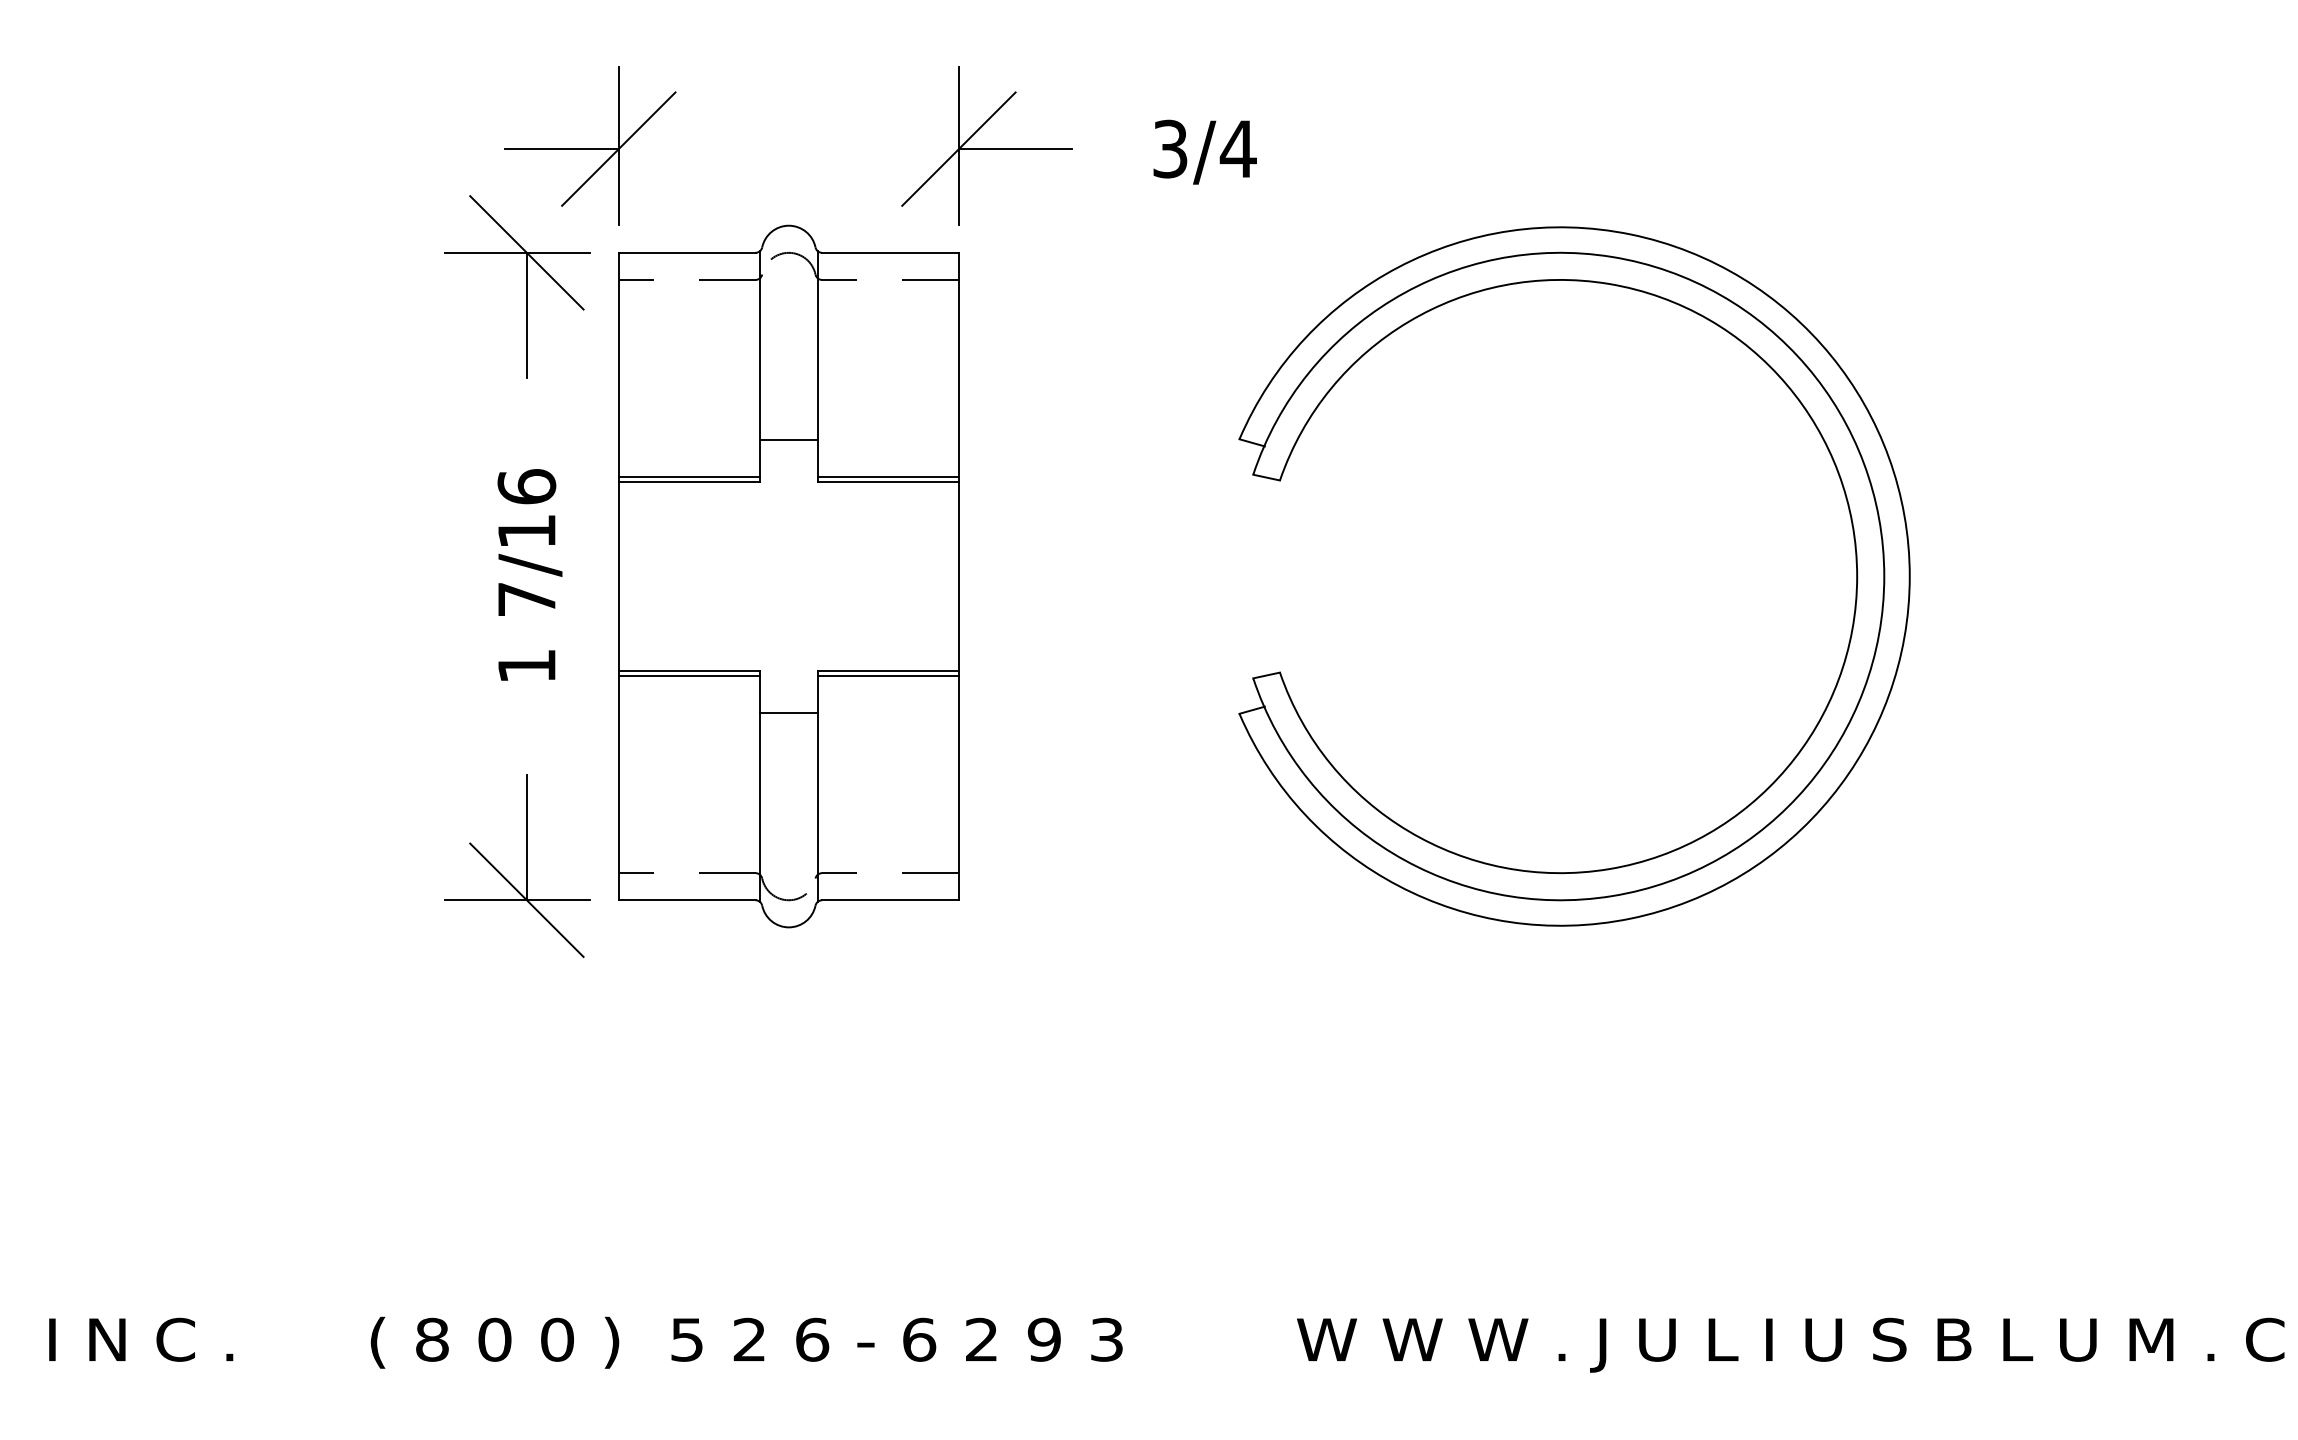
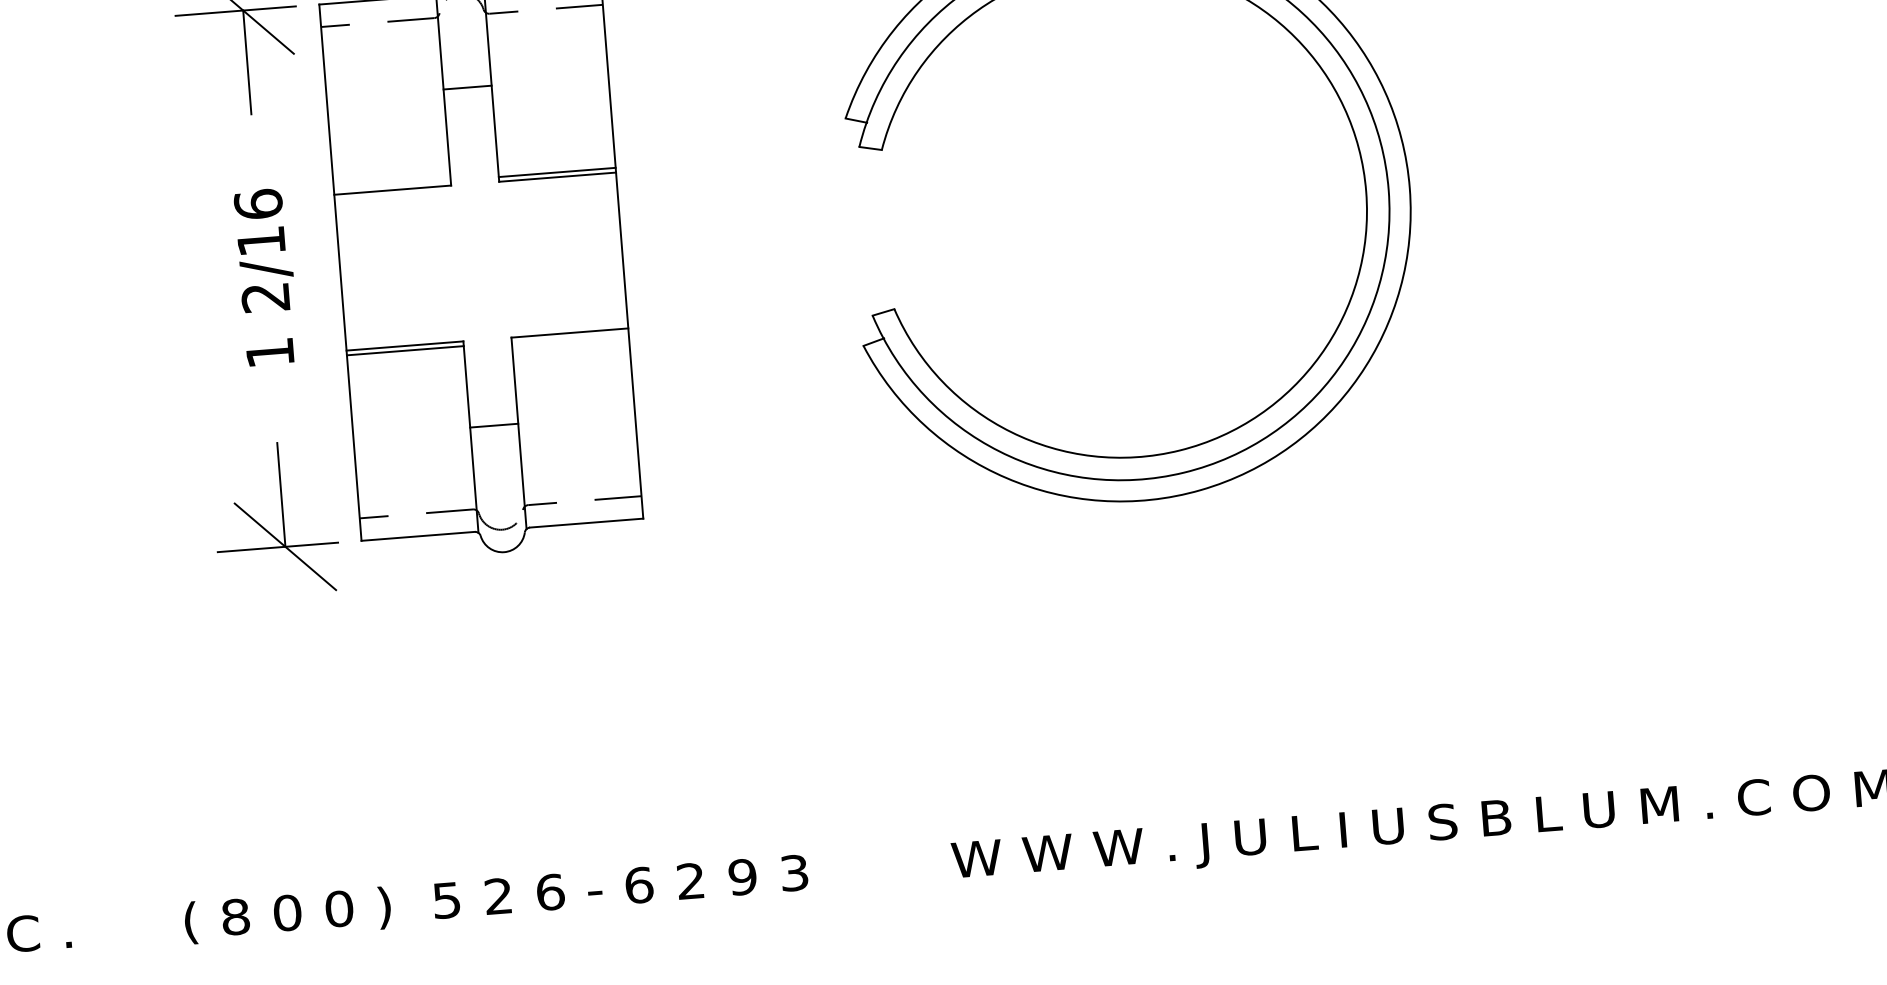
line: (788, 440) -> (467, 87), moved
line: (688, 476) -> (391, 185), removed
text: (526, 599) -> (265, 297), 7/16 -> 2/16
line: (887, 676) -> (569, 337), removed
line: (788, 712) -> (493, 425), moved

